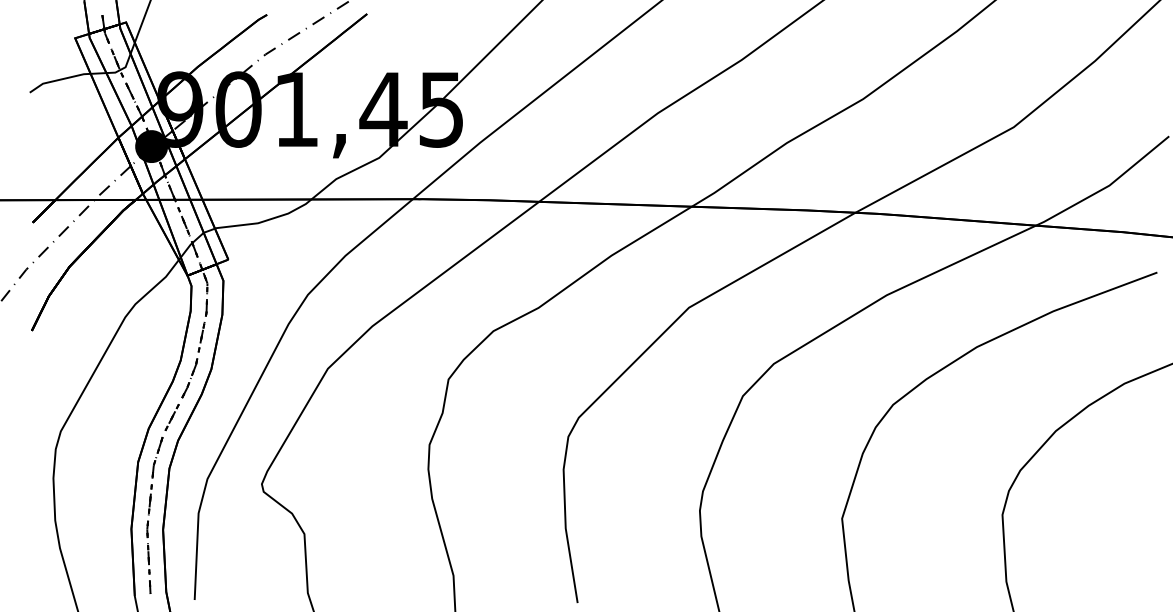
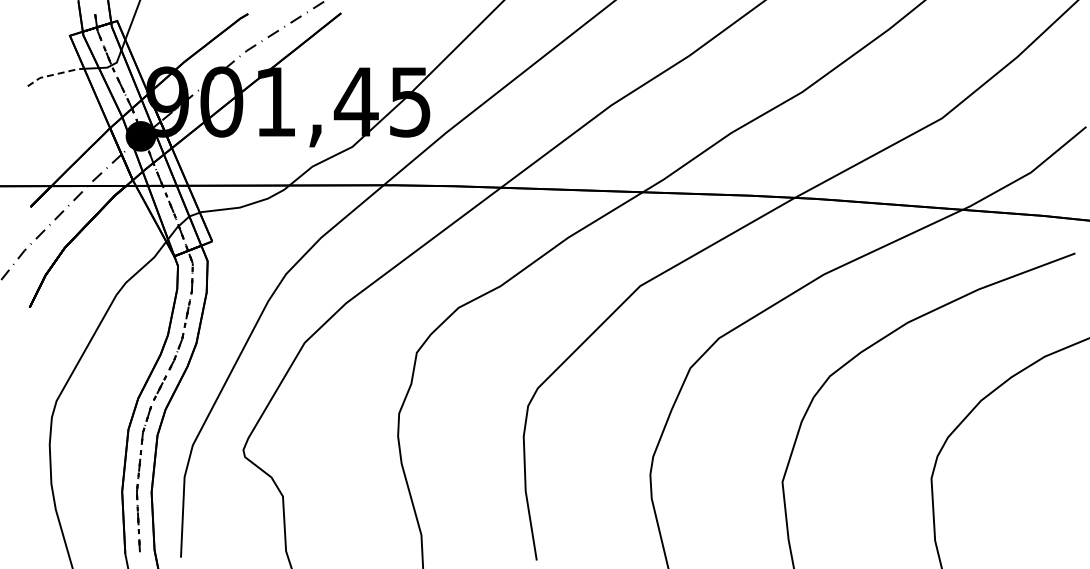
line: (59, 79) -> (55, 74), solid -> dashed

